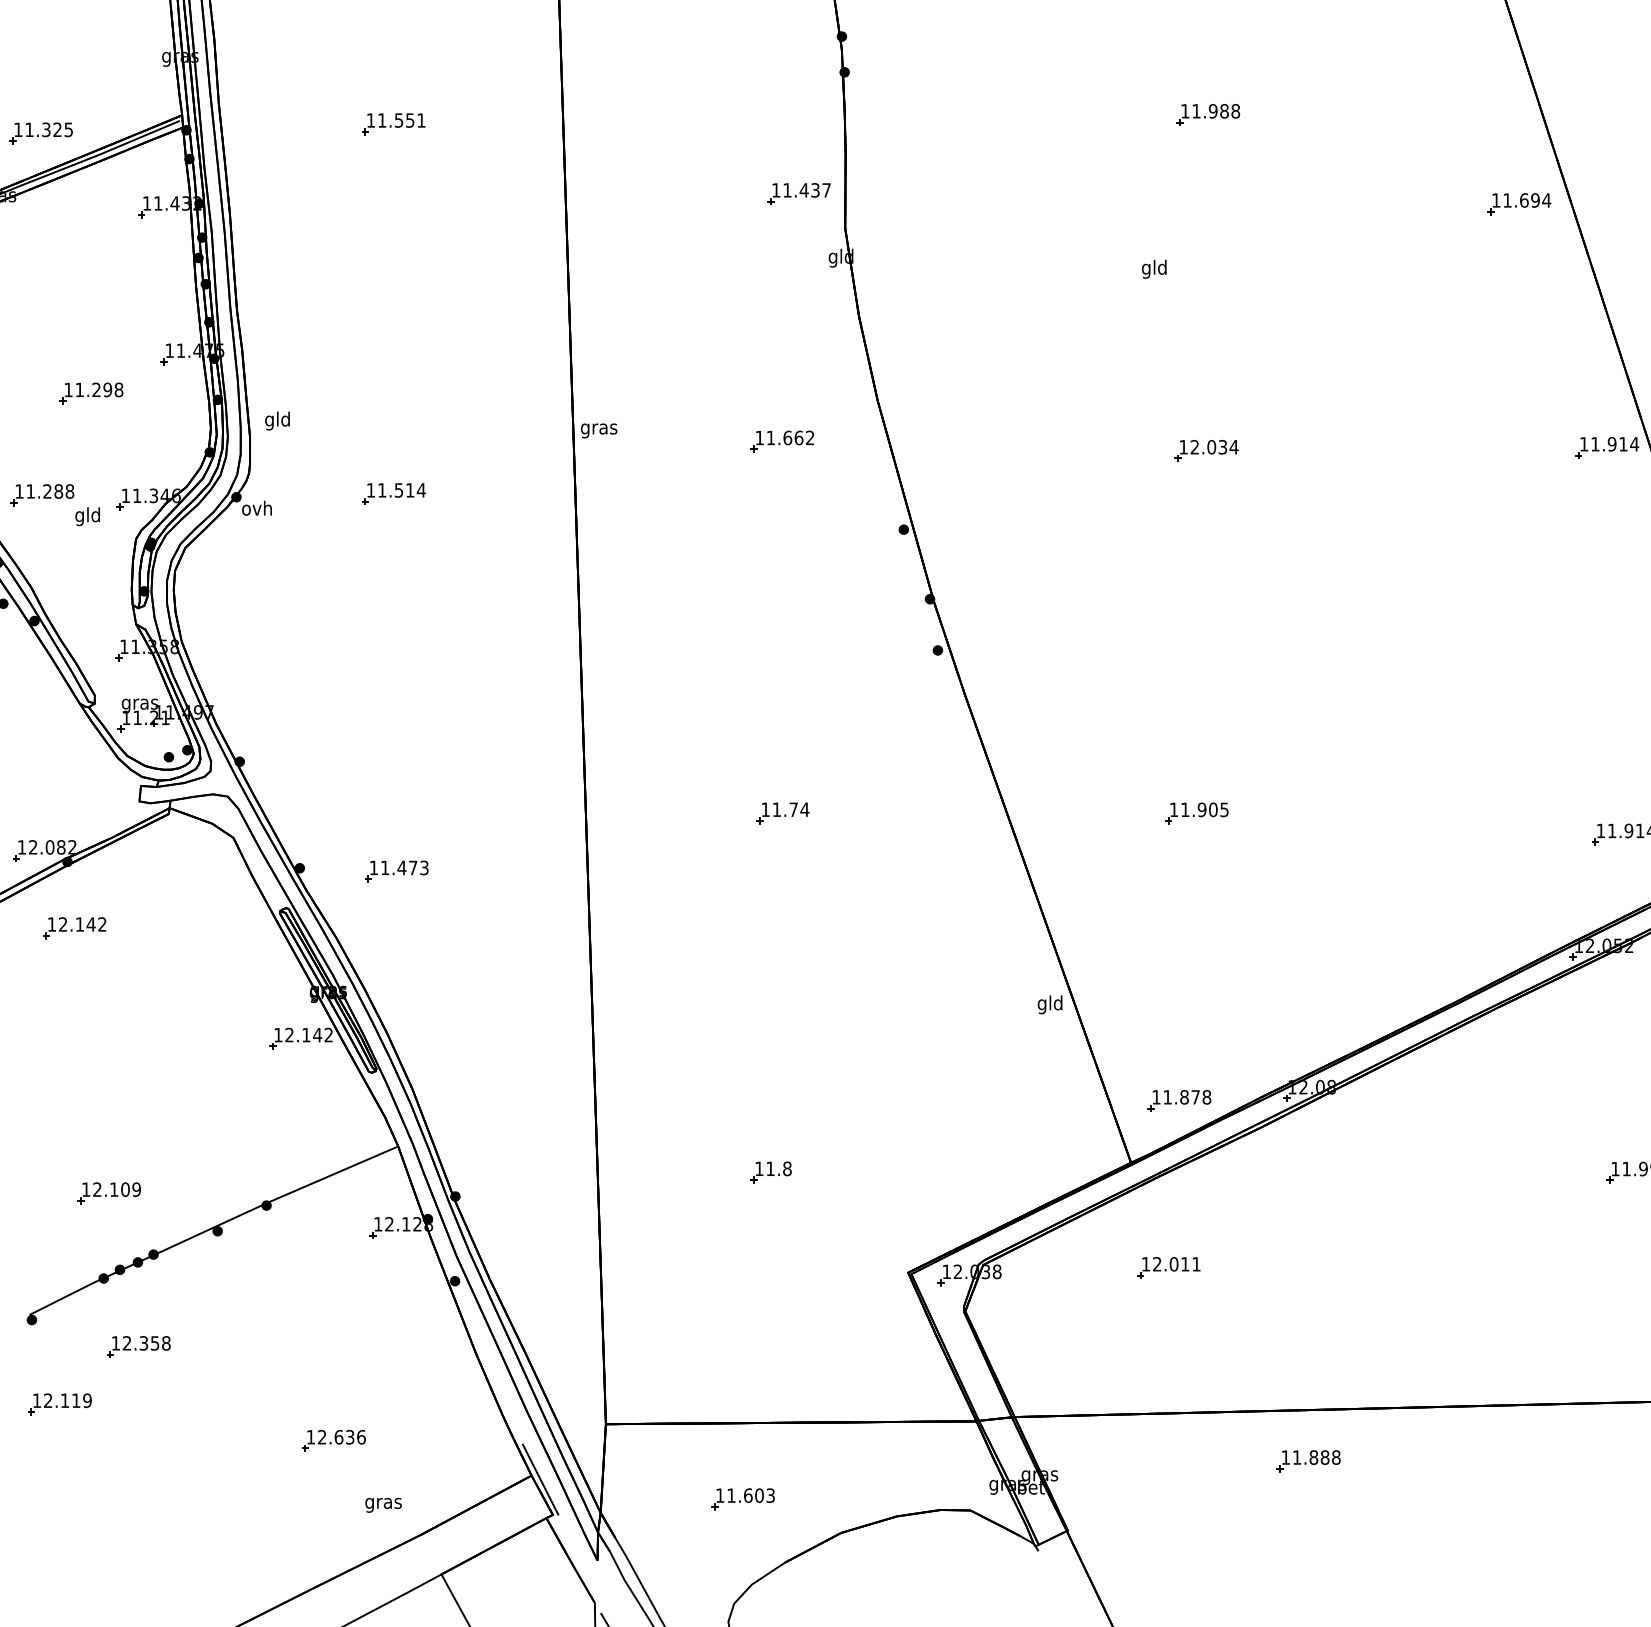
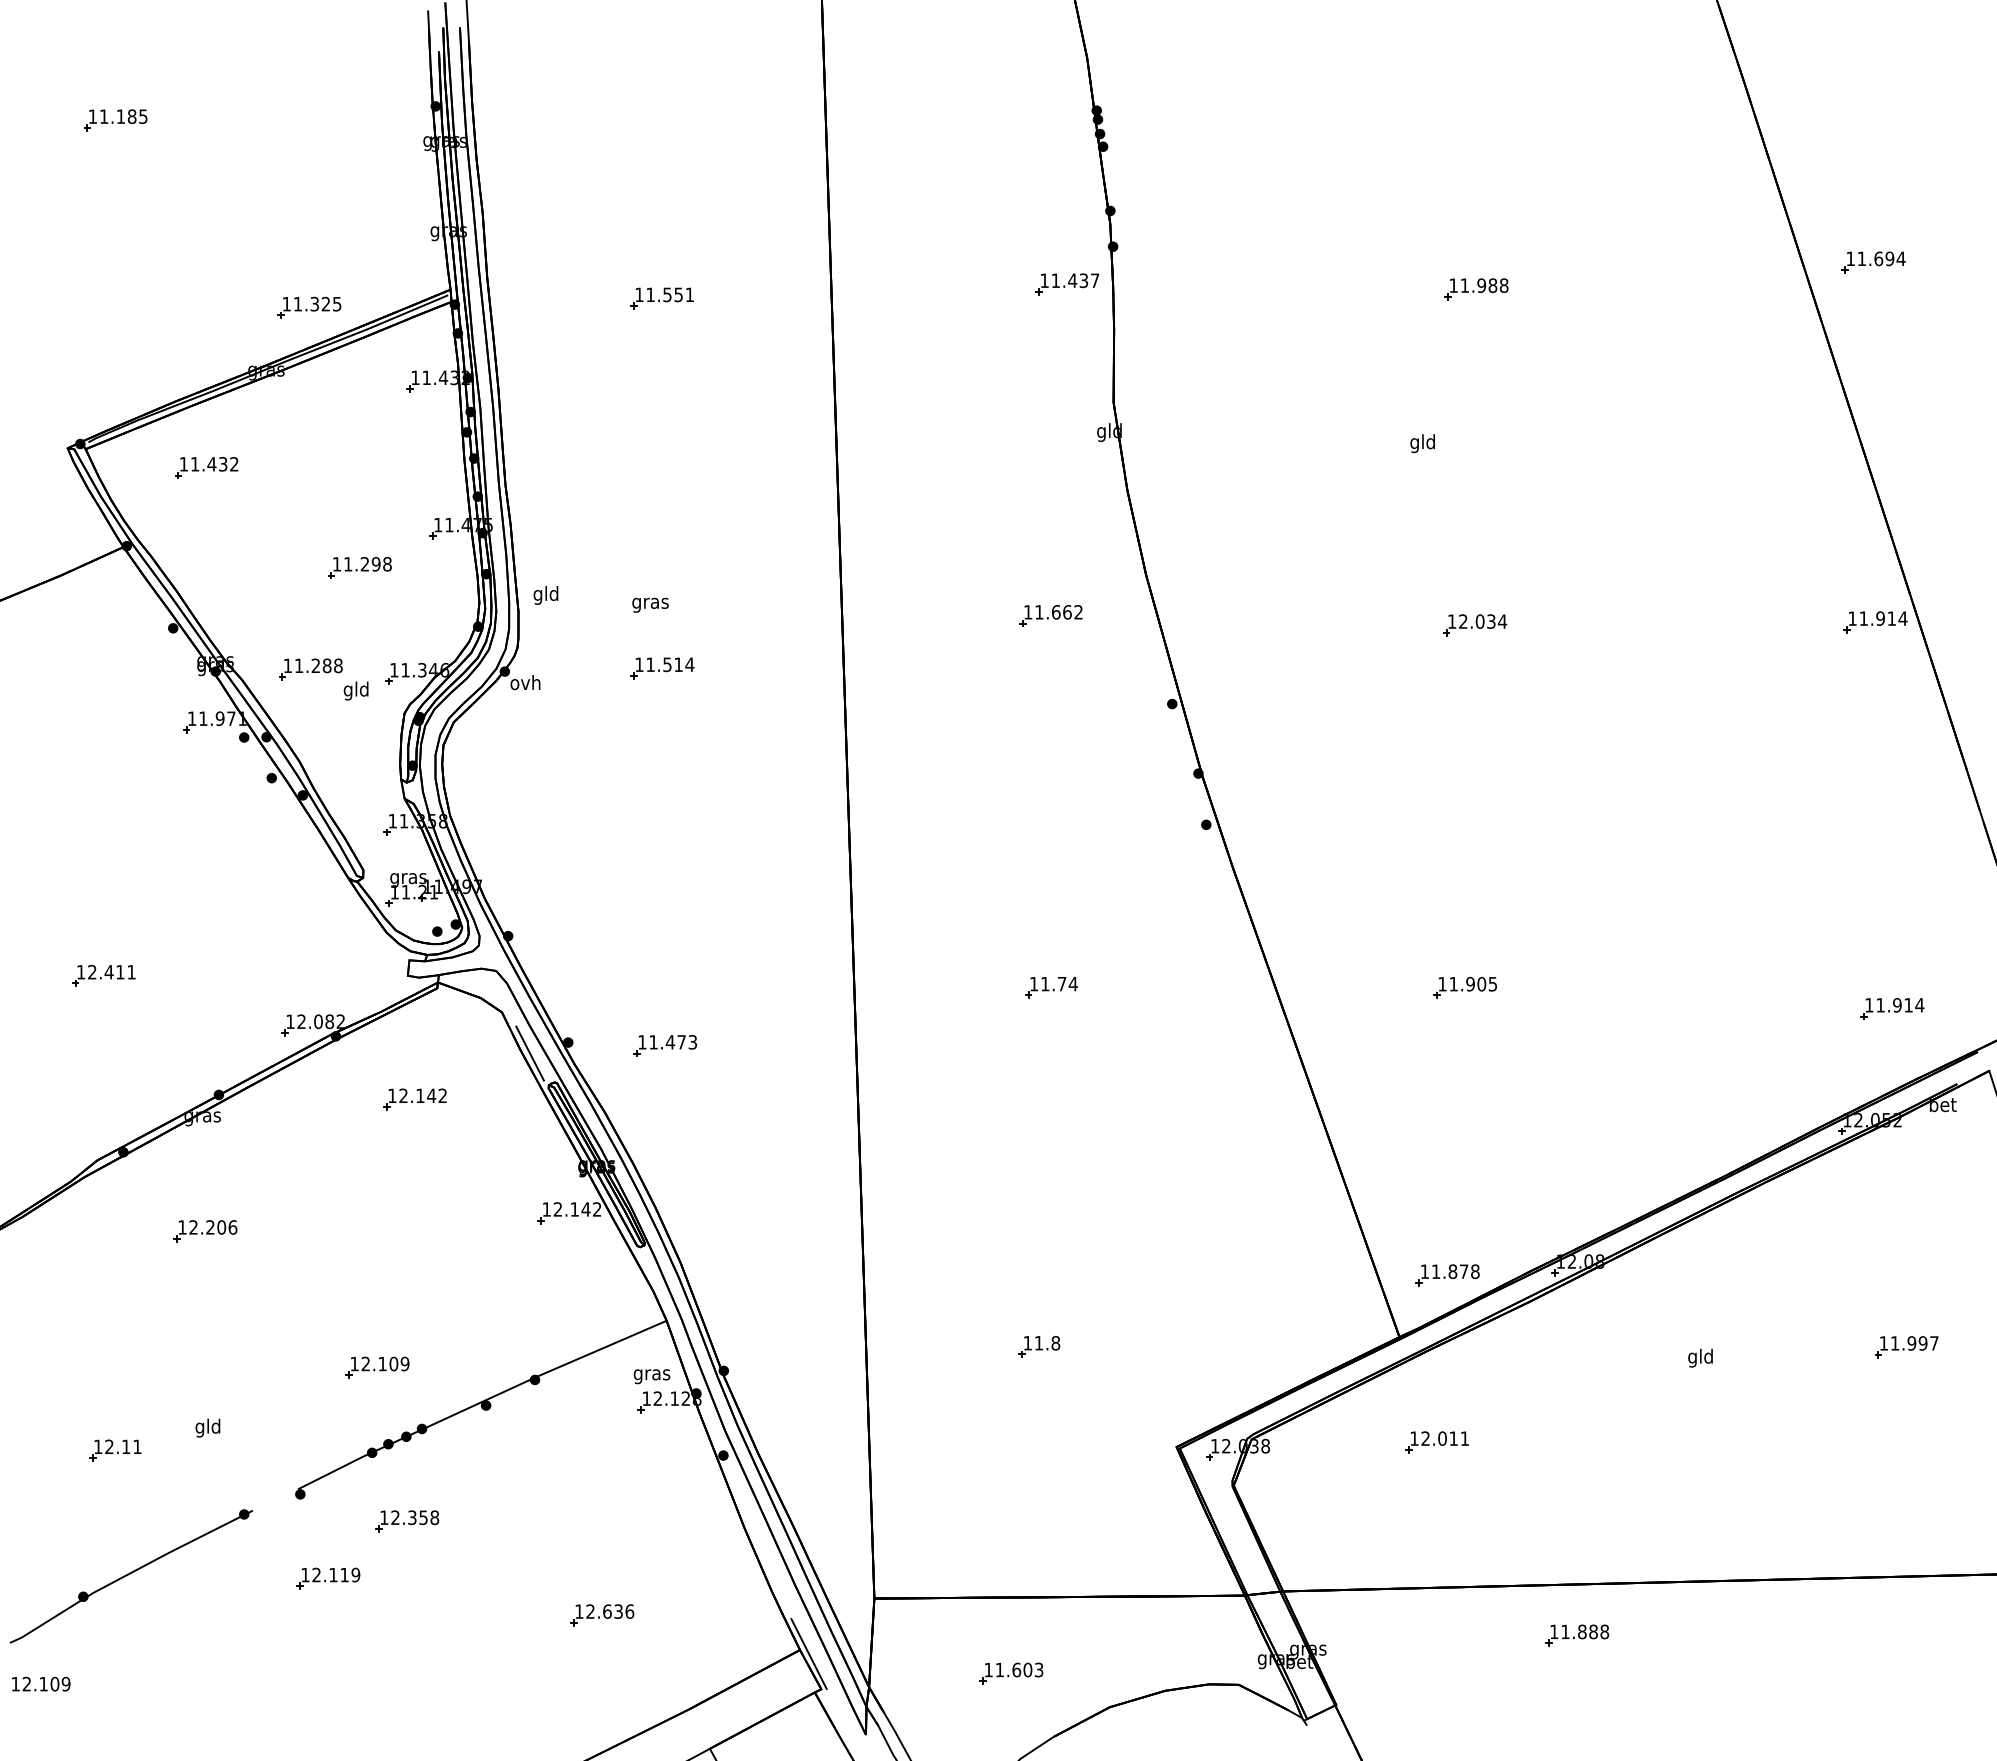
part: (799, 194) -> (1067, 284), moved
part: (1519, 204) -> (1873, 262), moved
text: (599, 430) -> (650, 604), moved
line: (261, 879) -> (529, 1053), added
part: (74, 928) -> (414, 1099), moved
text: (1050, 1004) -> (1700, 1357), moved
text: (383, 1505) -> (651, 1376), moved

